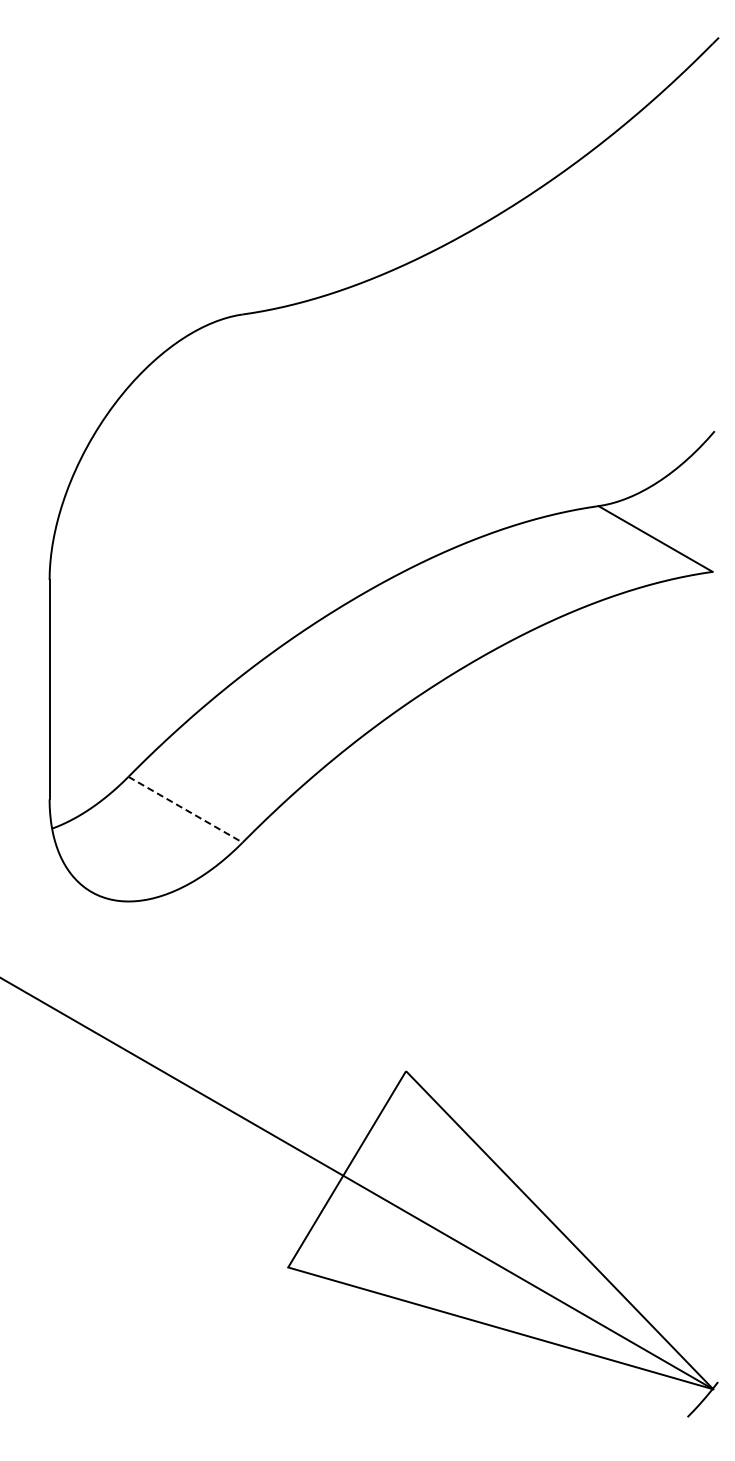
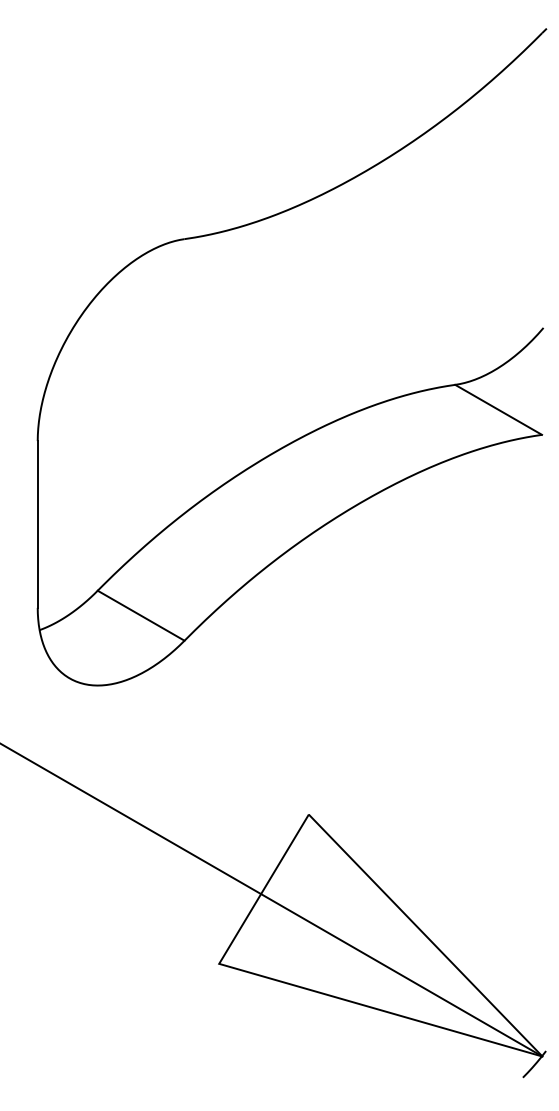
line: (185, 809) -> (141, 615), dashed -> solid

